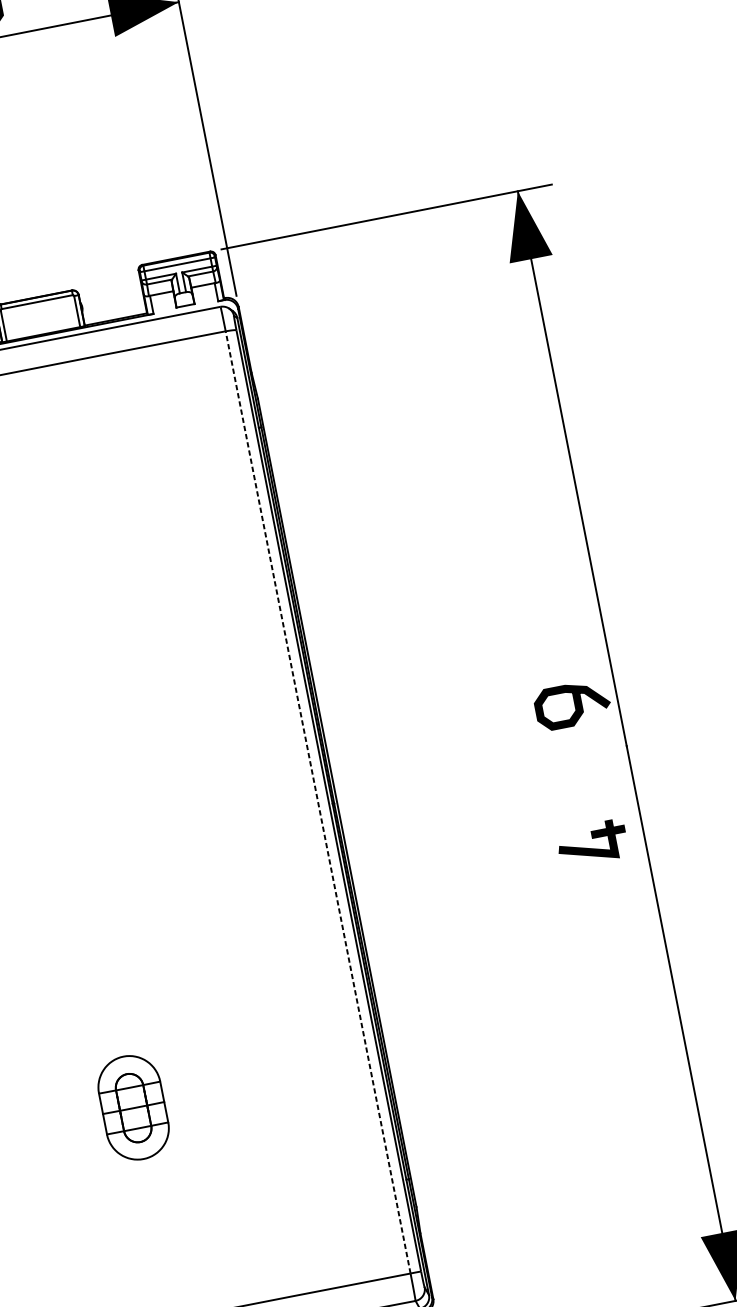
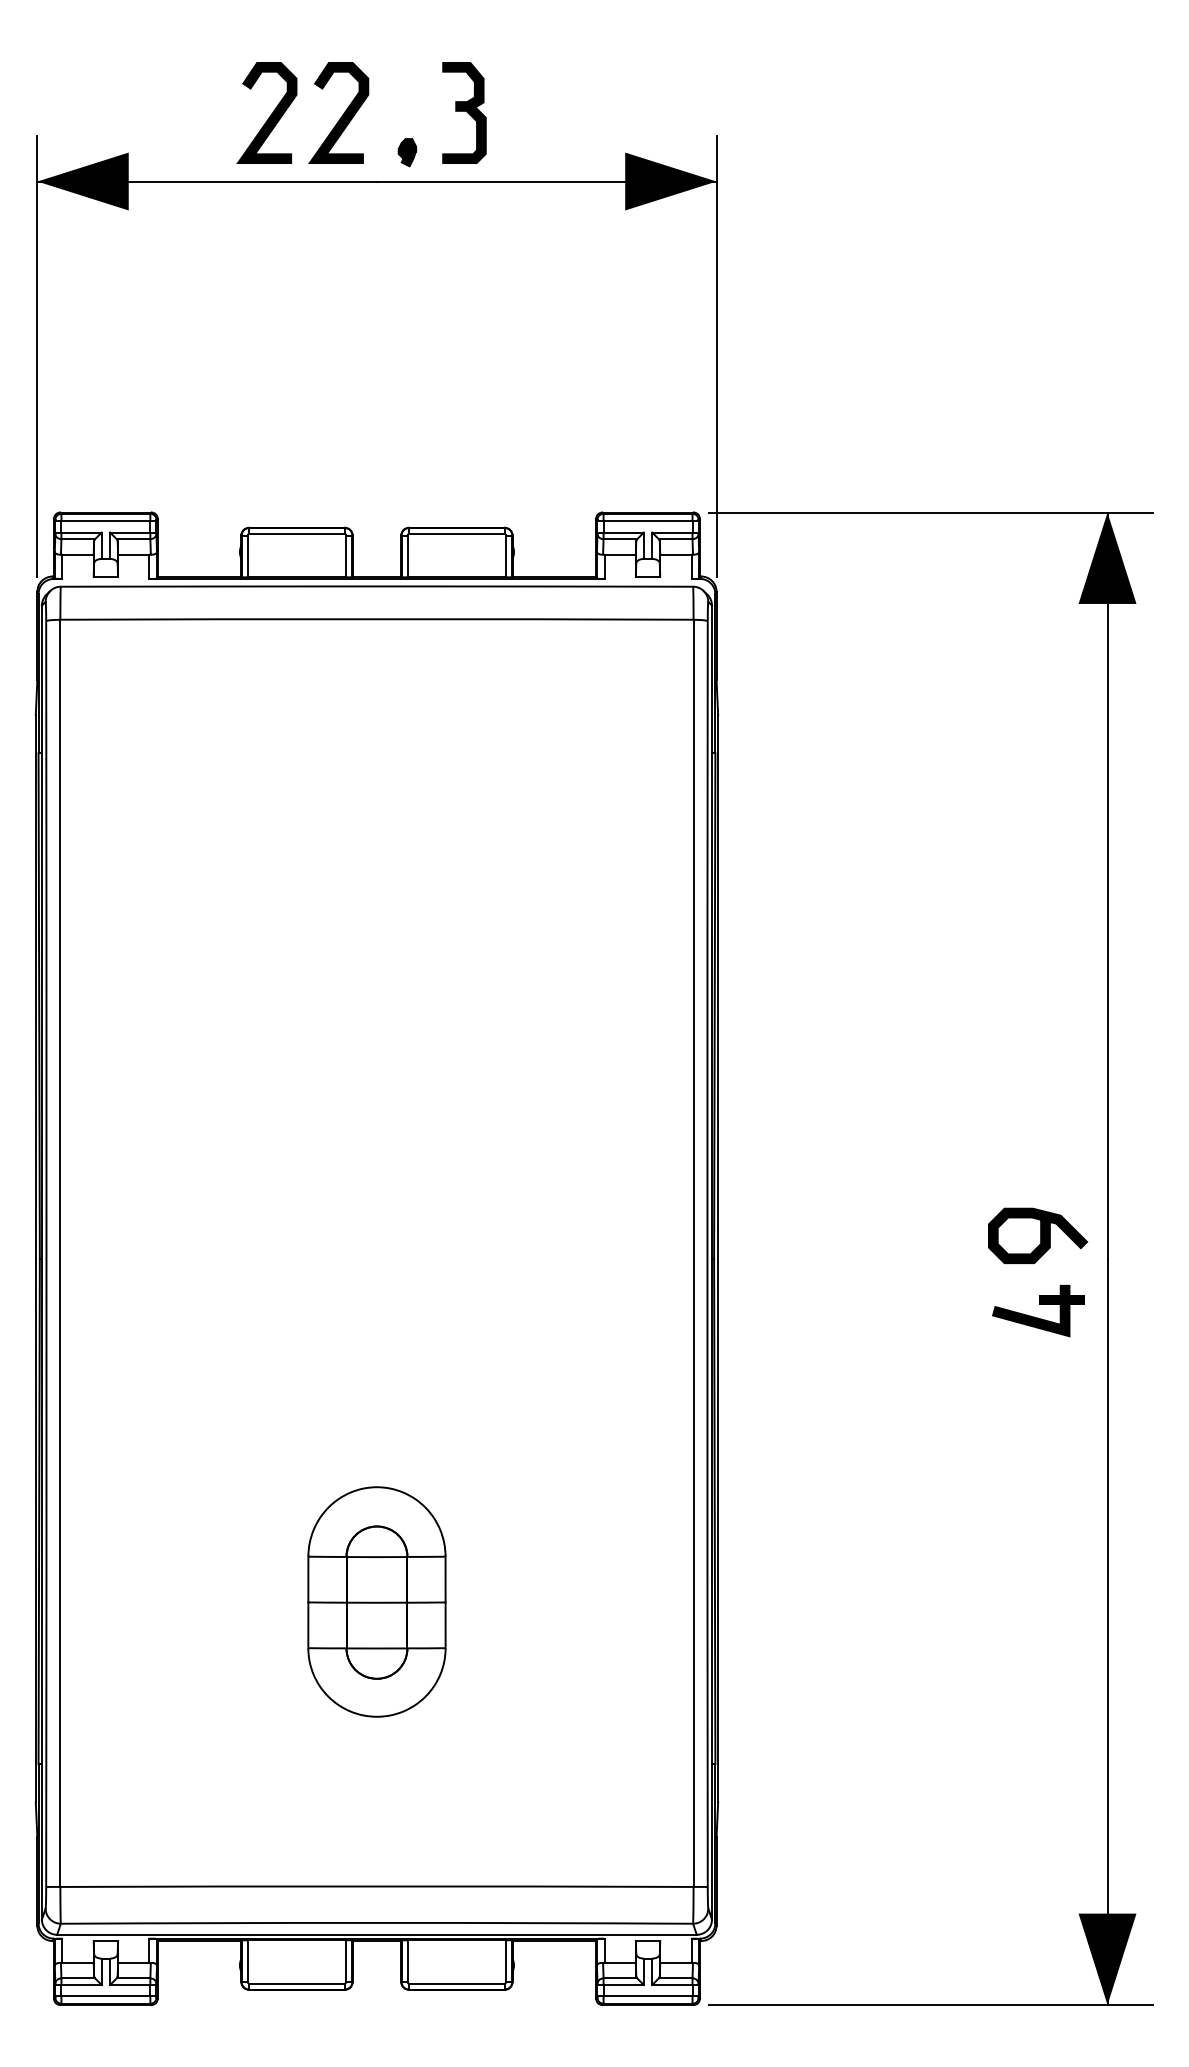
curve: (574, 704) -> (1040, 1235), moved
line: (318, 802) -> (693, 1253), dashed -> solid
part: (592, 843) -> (1038, 1311), moved
part: (133, 1107) -> (376, 1601), size x1.67

